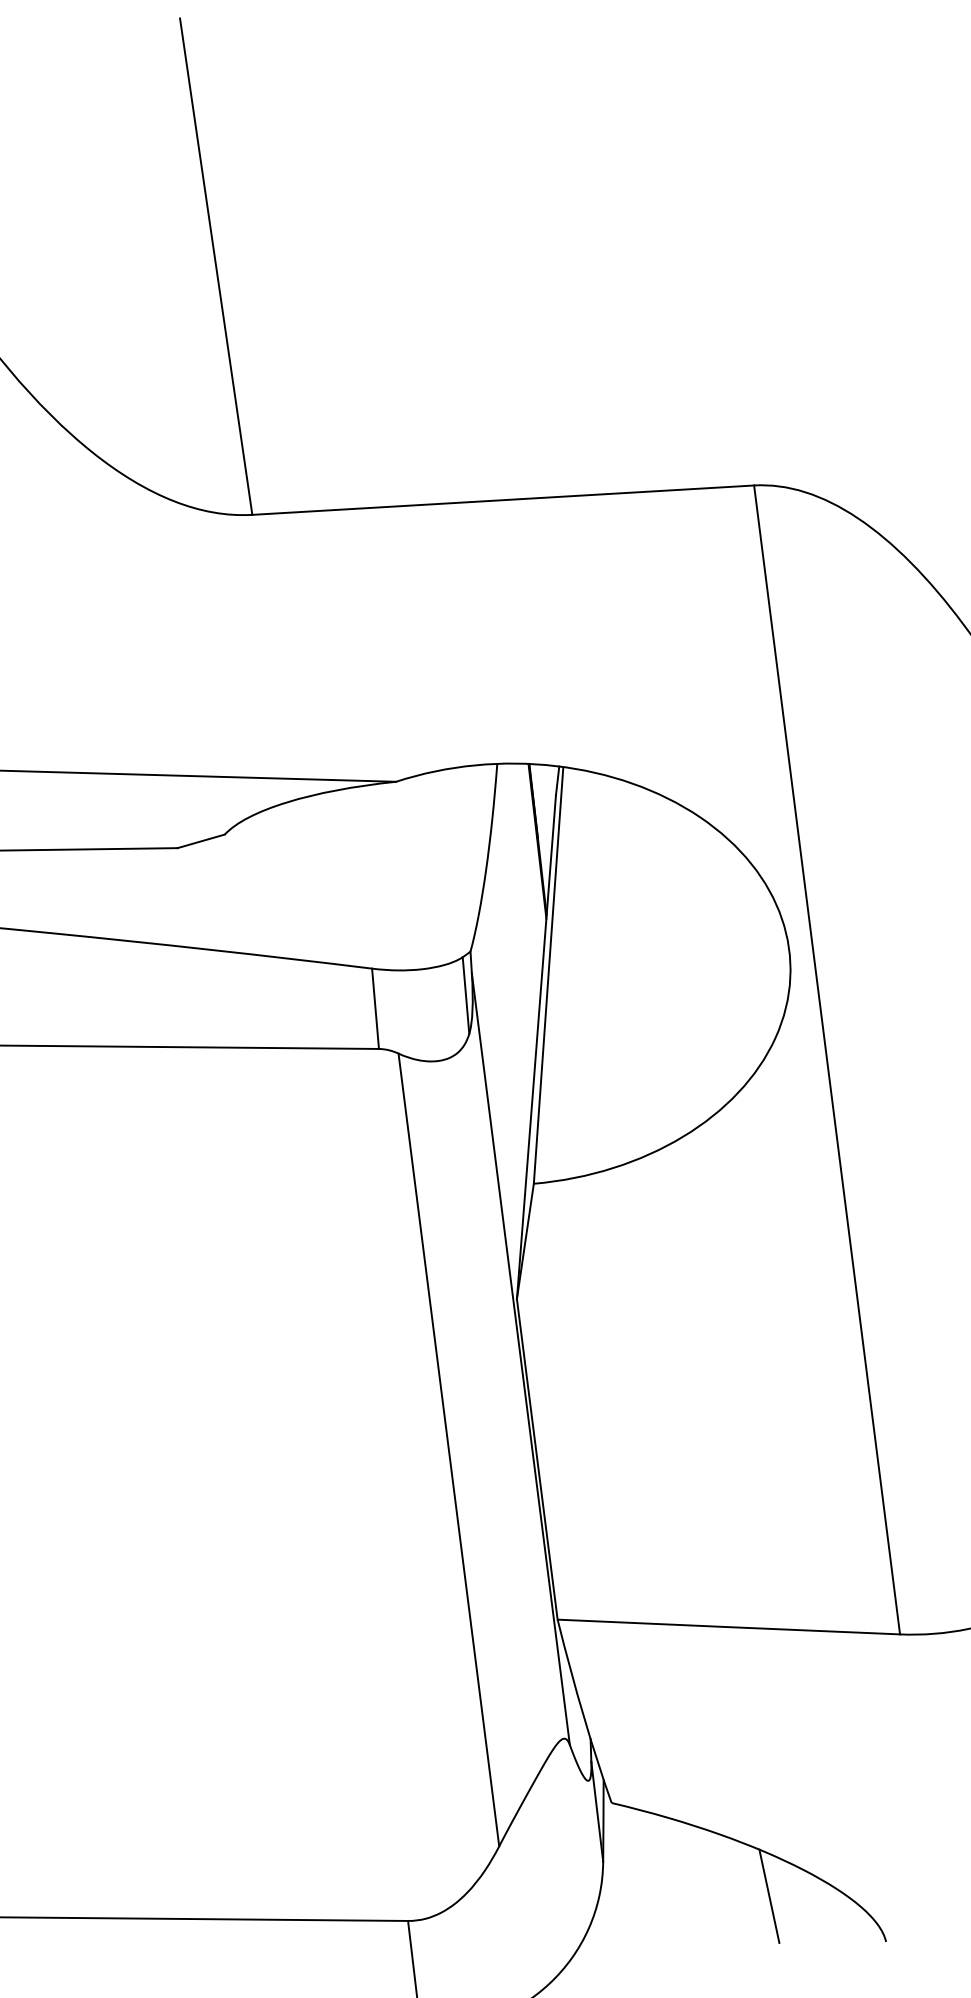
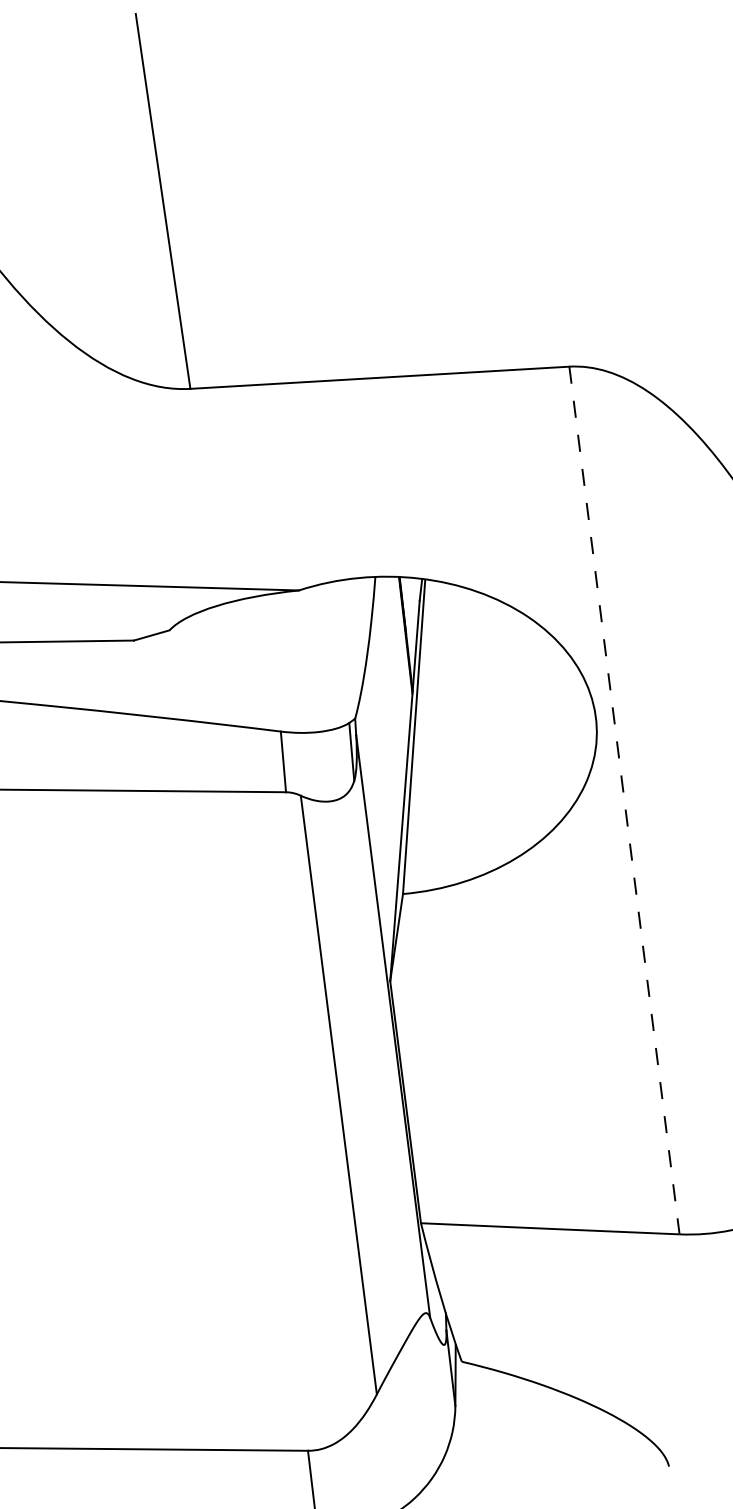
line: (827, 1061) -> (624, 801), solid -> dashed
line: (768, 1895) -> (580, 1431), removed

